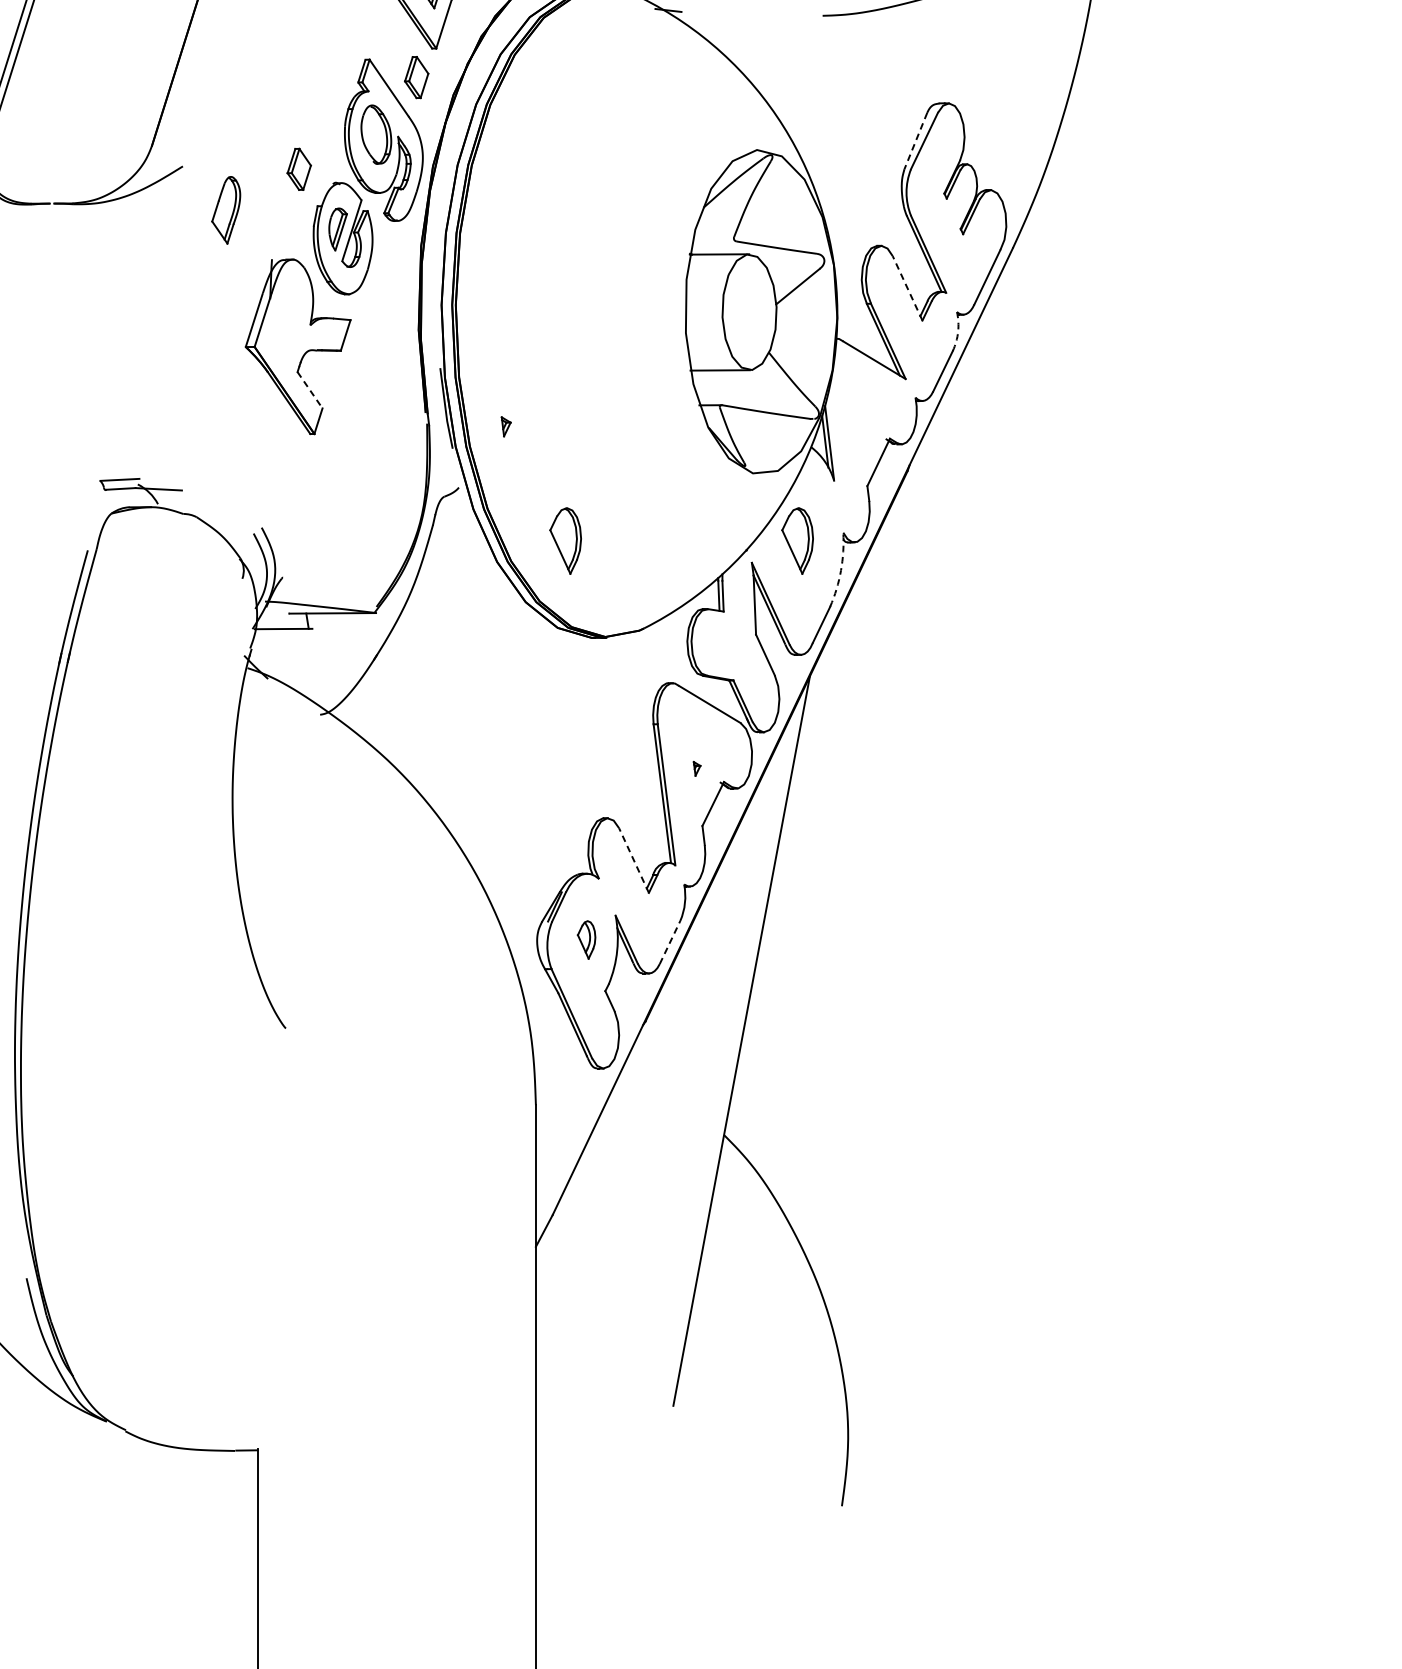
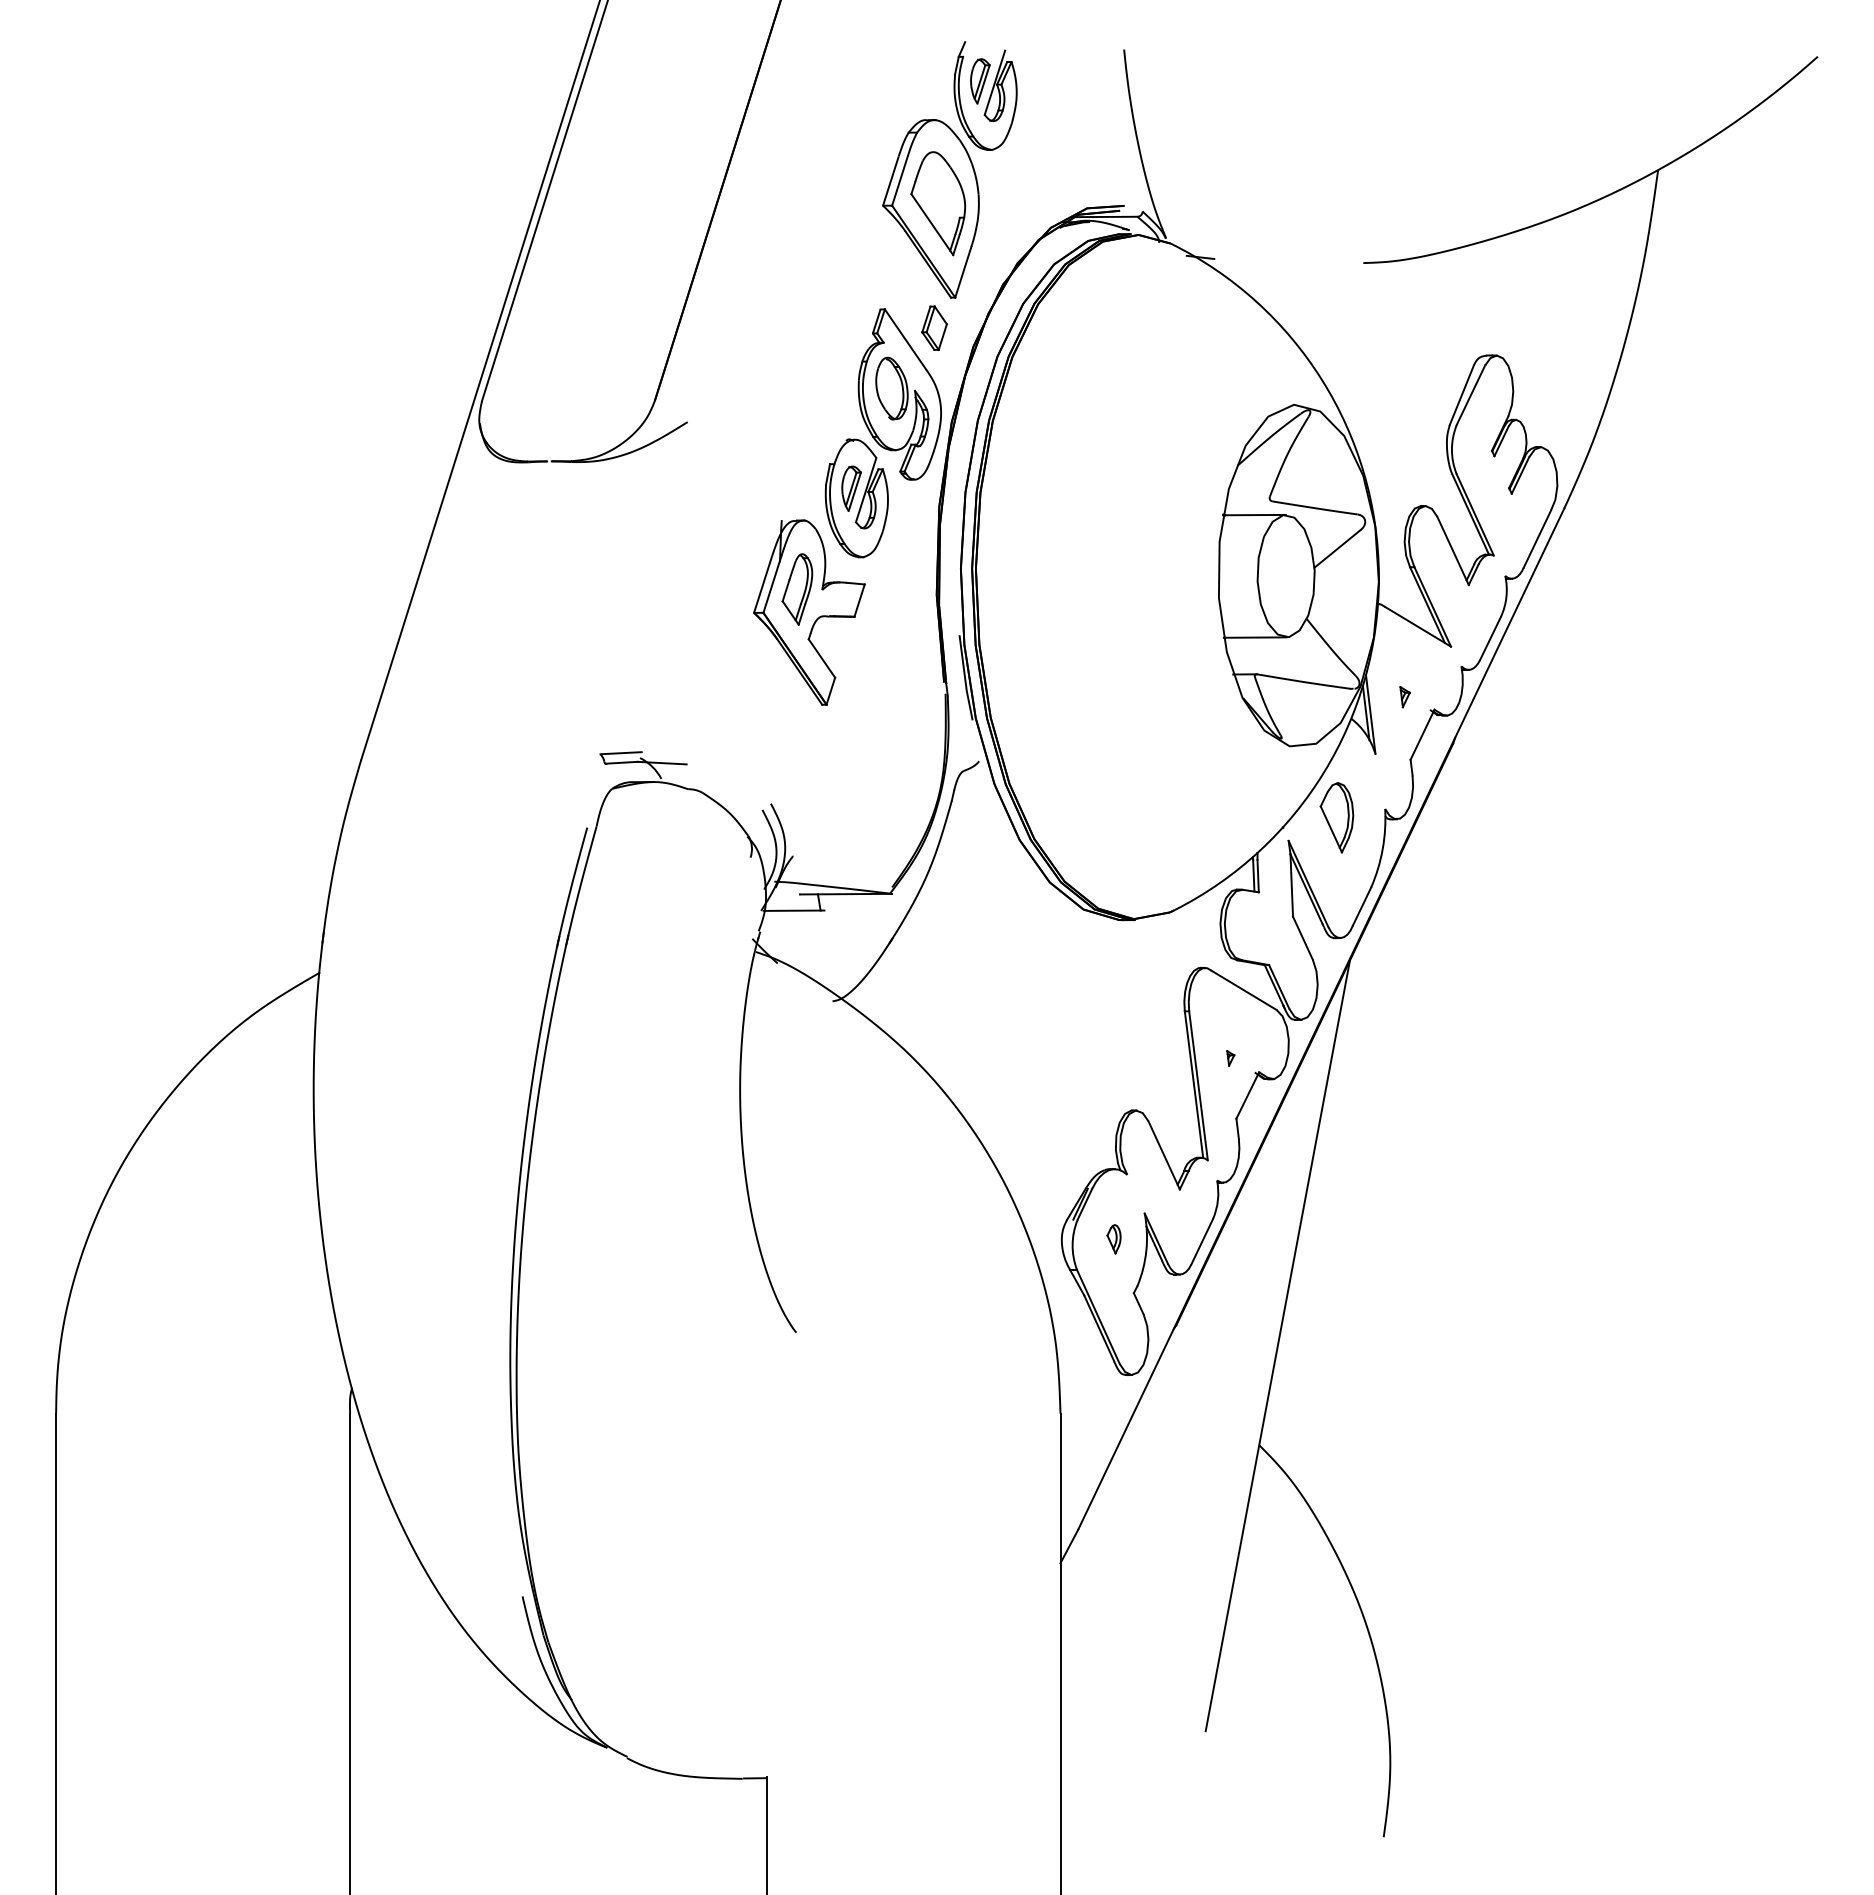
line: (915, 141) -> (1461, 395), dashed -> solid
part: (299, 168) -> (810, 424), removed
part: (226, 210) -> (797, 589), moved
line: (907, 287) -> (1453, 550), dashed -> solid
arc: (958, 331) -> (1506, 596), dashed -> solid
line: (310, 390) -> (822, 658), dashed -> solid
part: (505, 427) -> (1404, 697), moved
part: (565, 540) -> (1091, 817), removed
arc: (840, 570) -> (1382, 848), dashed -> solid
line: (634, 860) -> (1164, 1155), dashed -> solid
part: (586, 940) -> (1113, 1239), size x0.71
line: (670, 942) -> (1202, 1241), dashed -> solid

